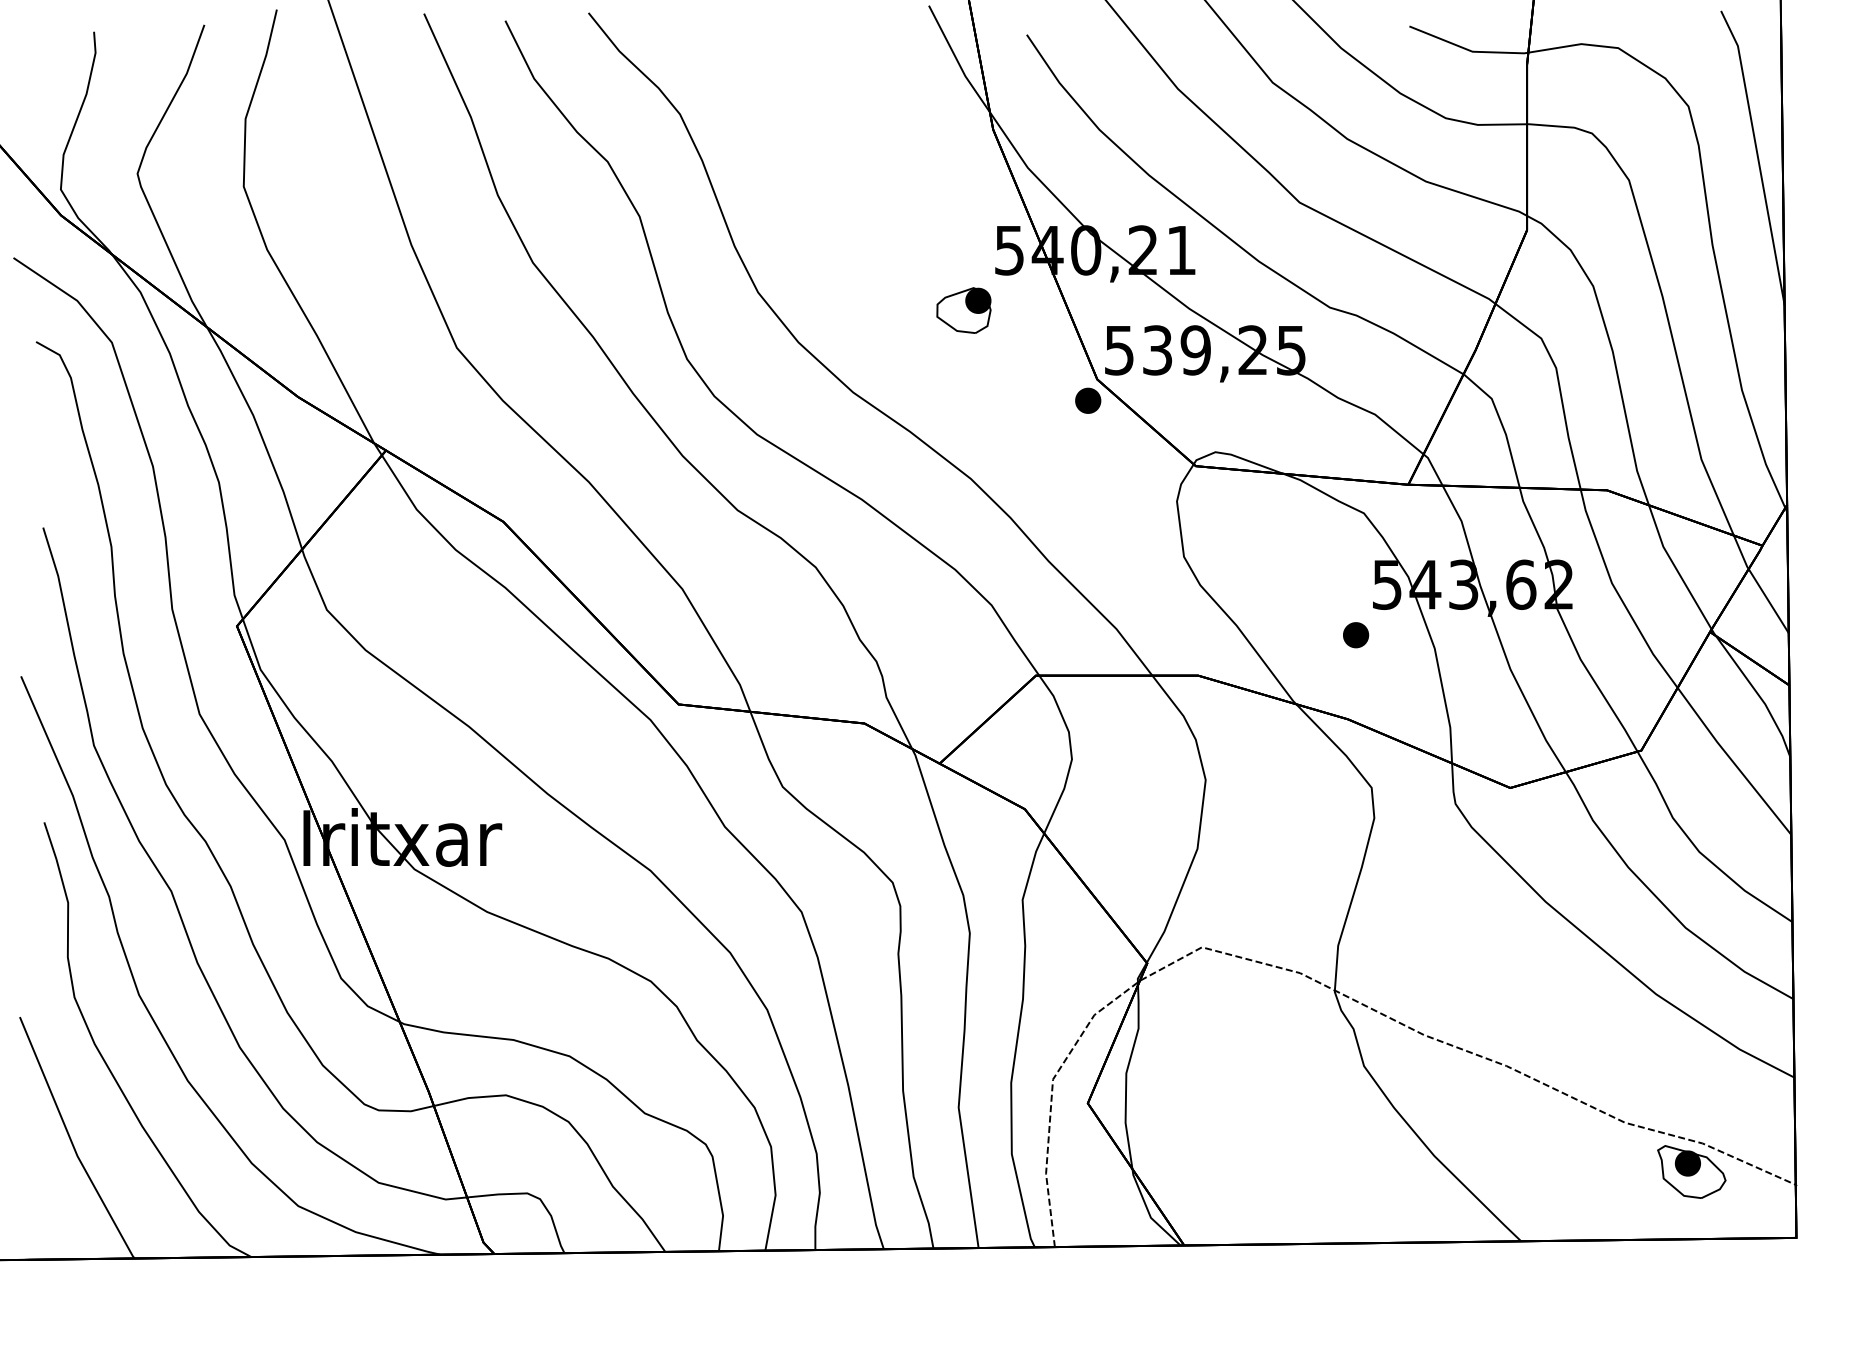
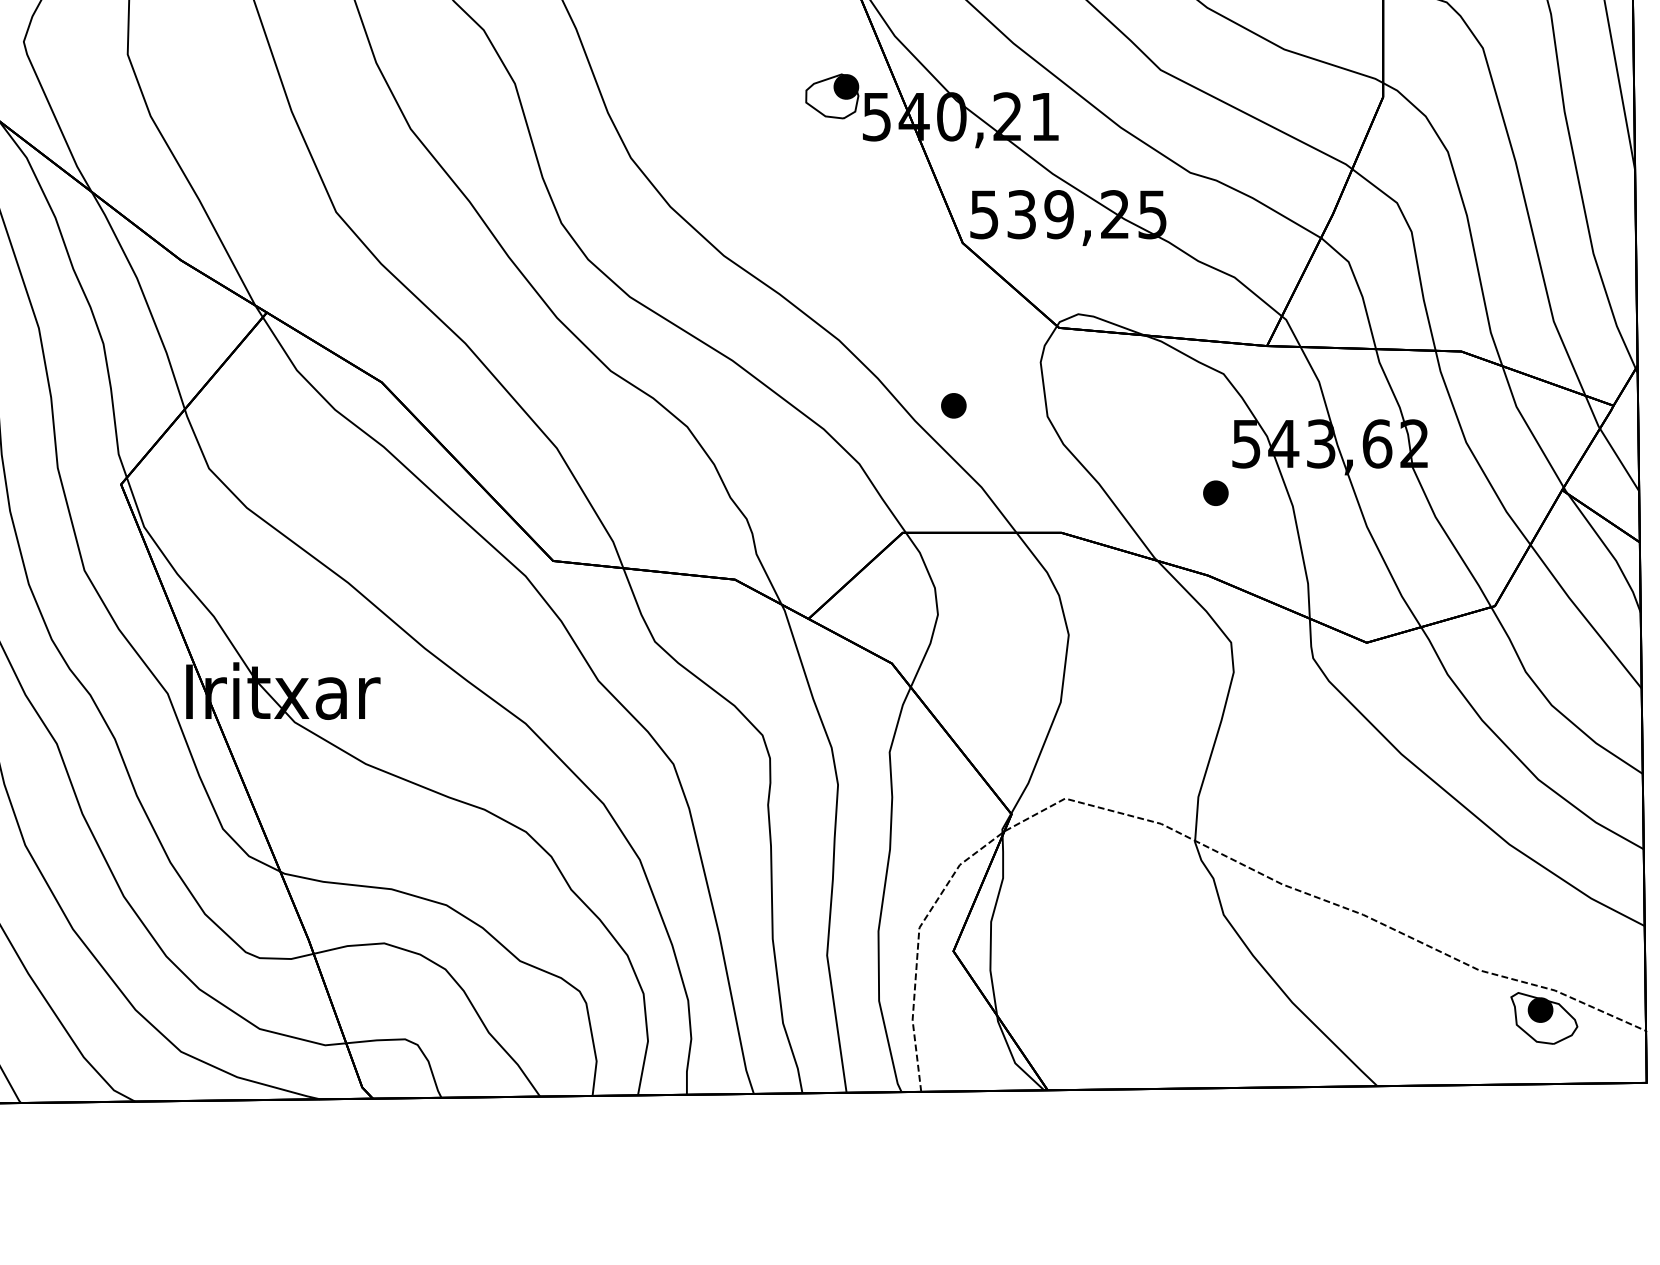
part: (963, 310) -> (831, 96), moved
part: (1088, 400) -> (954, 405), moved

